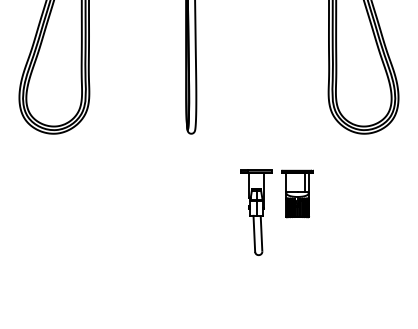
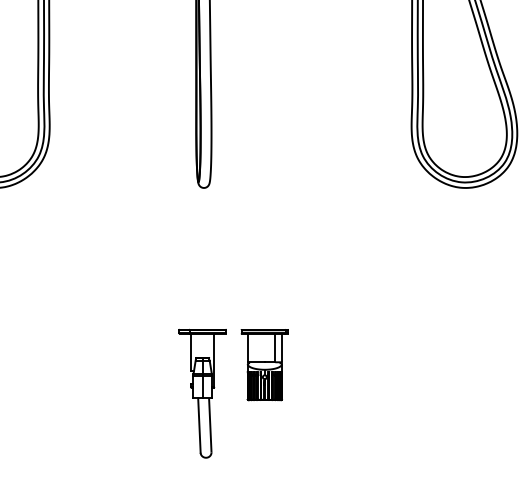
part: (285, 212) -> (246, 393), moved

